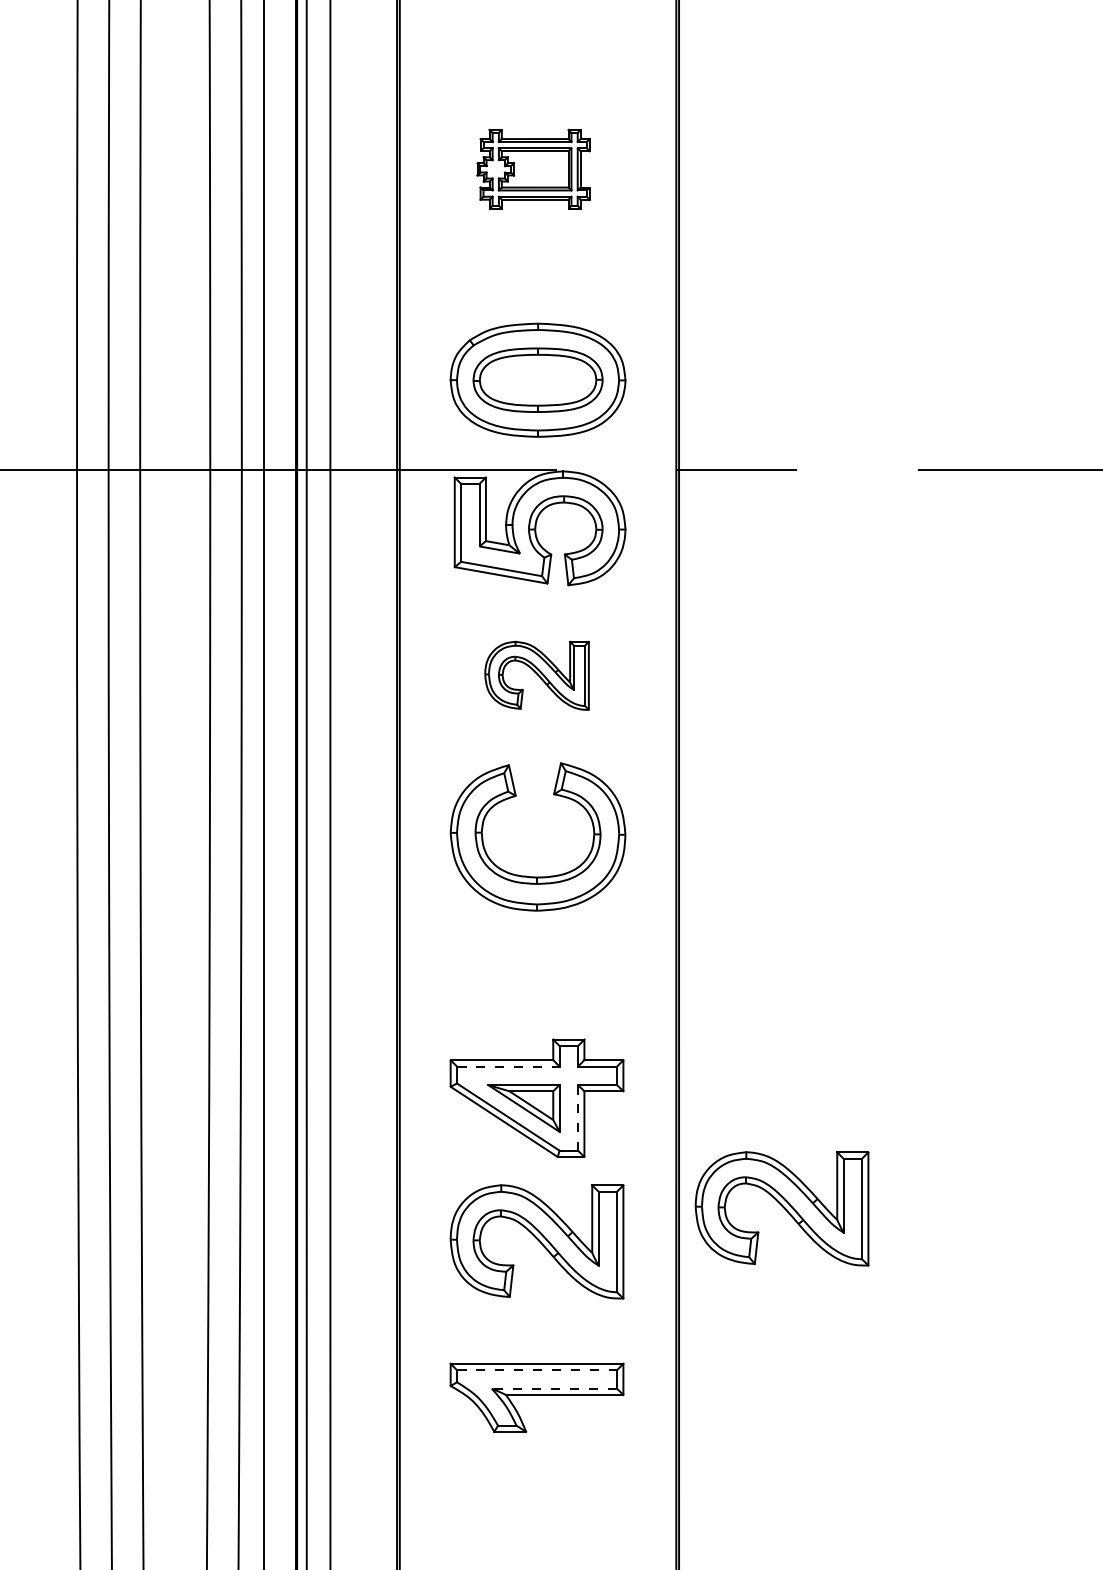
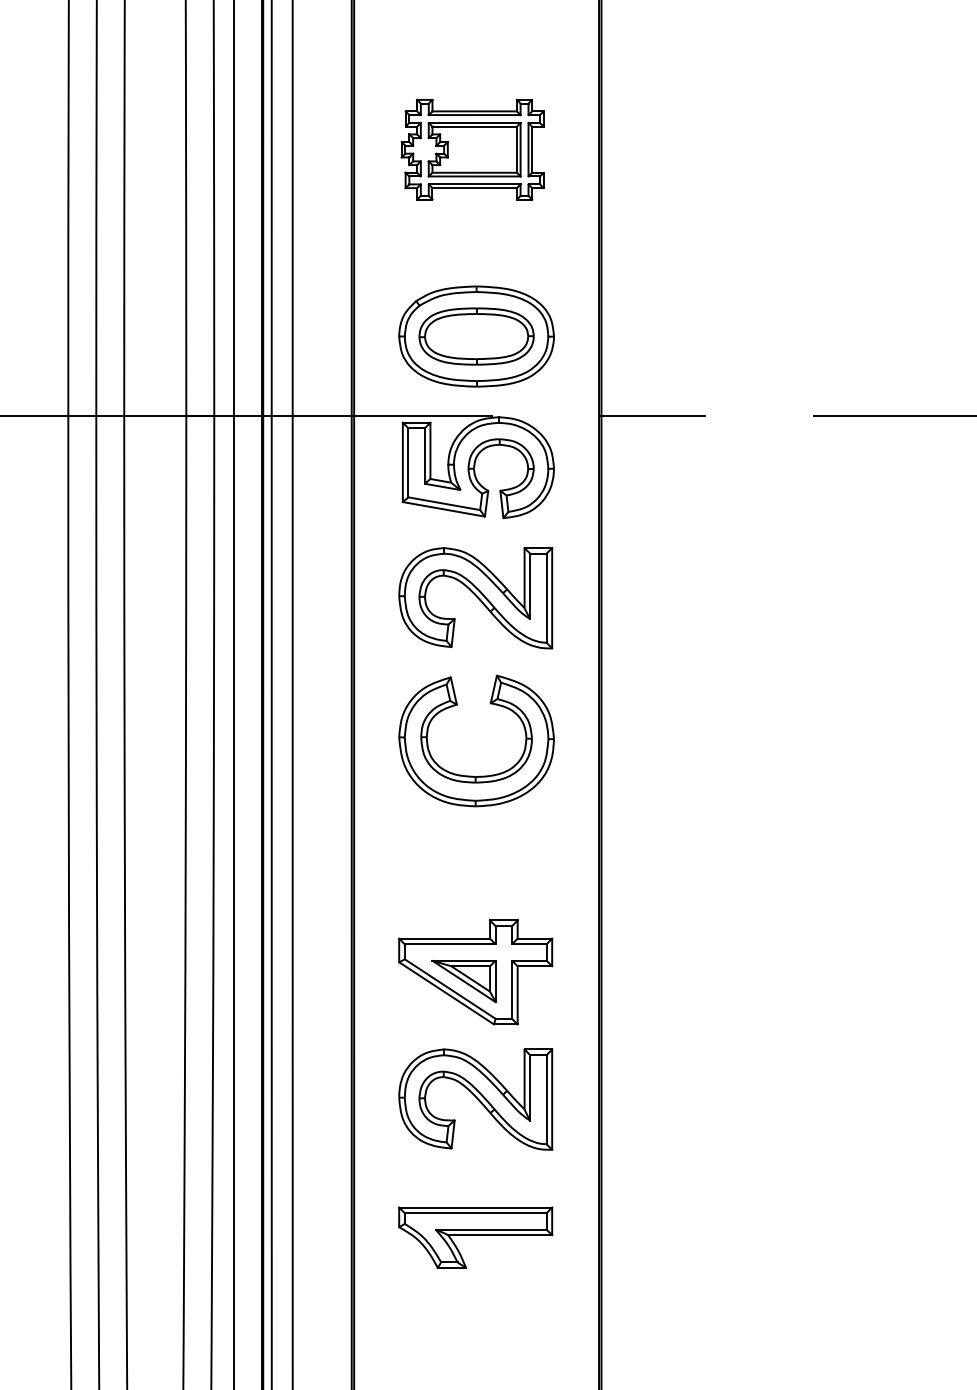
part: (533, 169) -> (472, 149), size x1.43
part: (536, 675) -> (475, 598), size x1.67
line: (508, 1066) -> (450, 944), dashed -> solid
line: (578, 1117) -> (512, 989), dashed -> solid
part: (781, 1208) -> (692, 1070), removed
line: (537, 1370) -> (476, 1213), dashed -> solid
line: (554, 1388) -> (491, 1229), dashed -> solid

